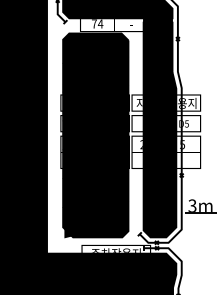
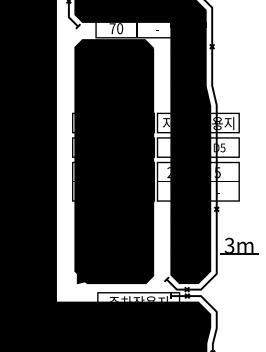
text: (100, 23) -> (119, 28), 74 -> 70

